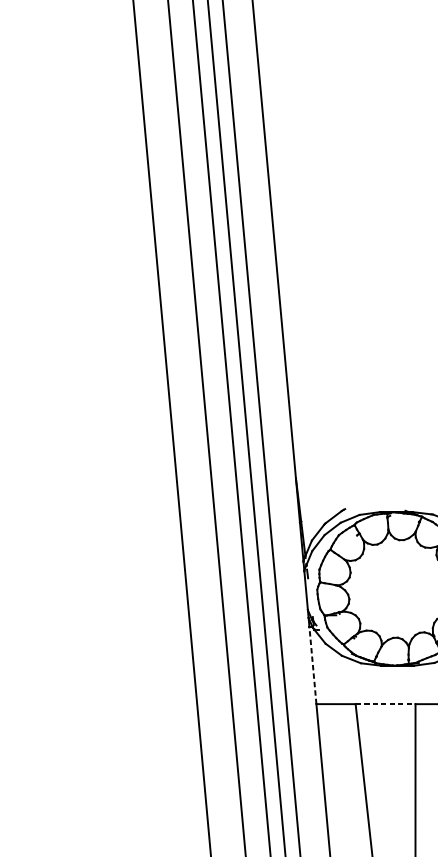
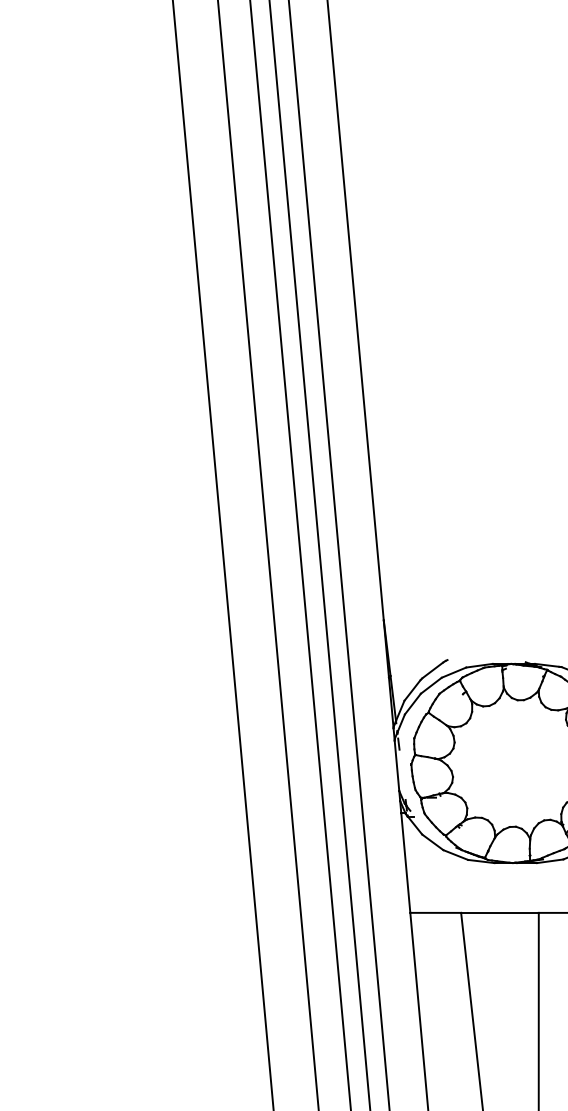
line: (312, 666) -> (405, 863), dashed -> solid
line: (385, 703) -> (499, 912), dashed -> solid

